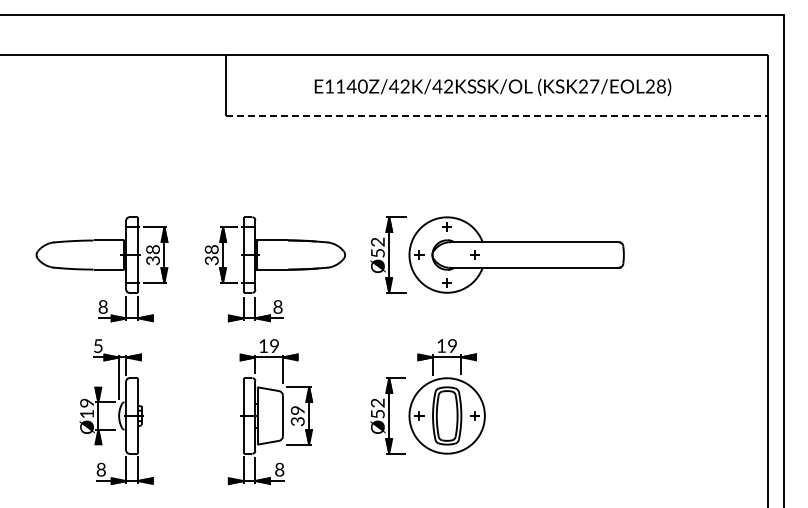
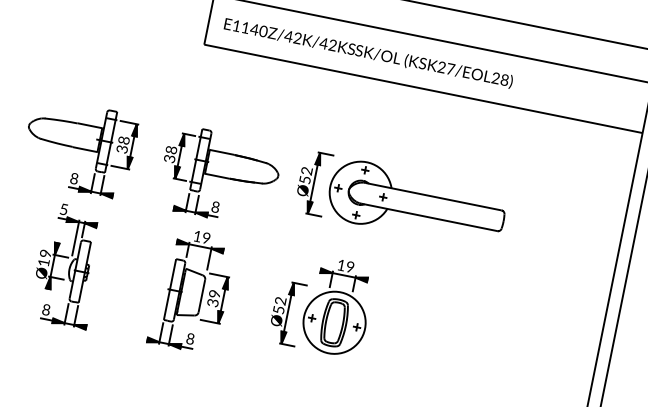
text: (492, 87) -> (368, 53), moved
line: (497, 116) -> (424, 89), dashed -> solid

